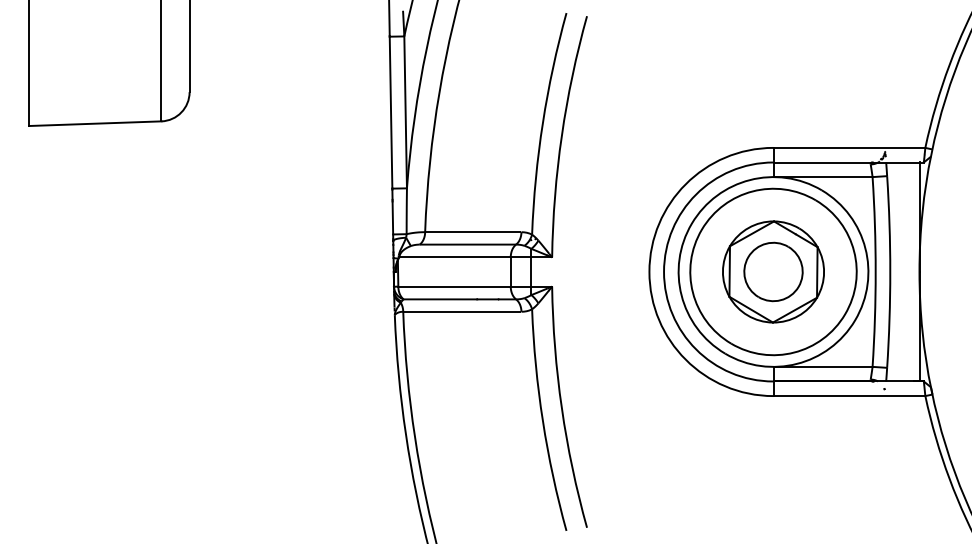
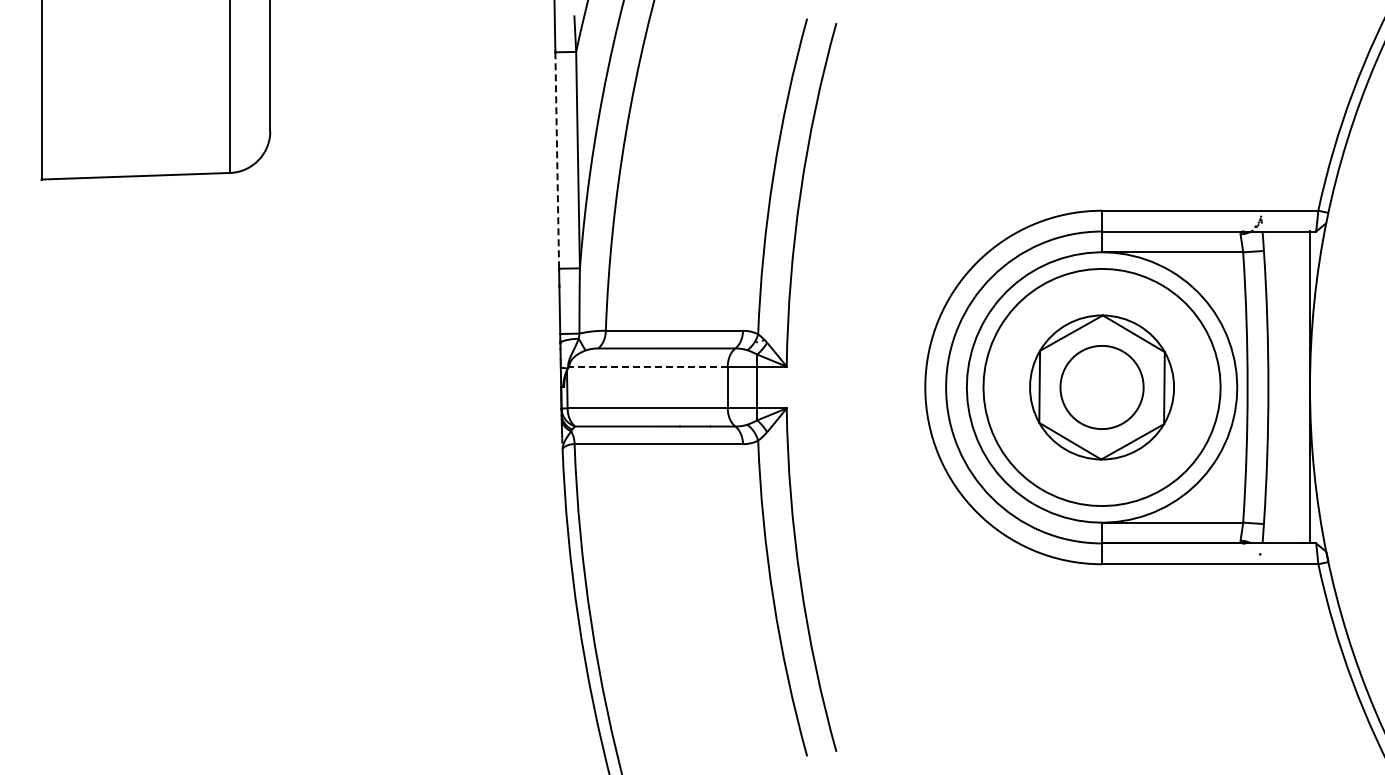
line: (391, 113) -> (557, 161), solid -> dashed
line: (455, 257) -> (648, 366), solid -> dashed

